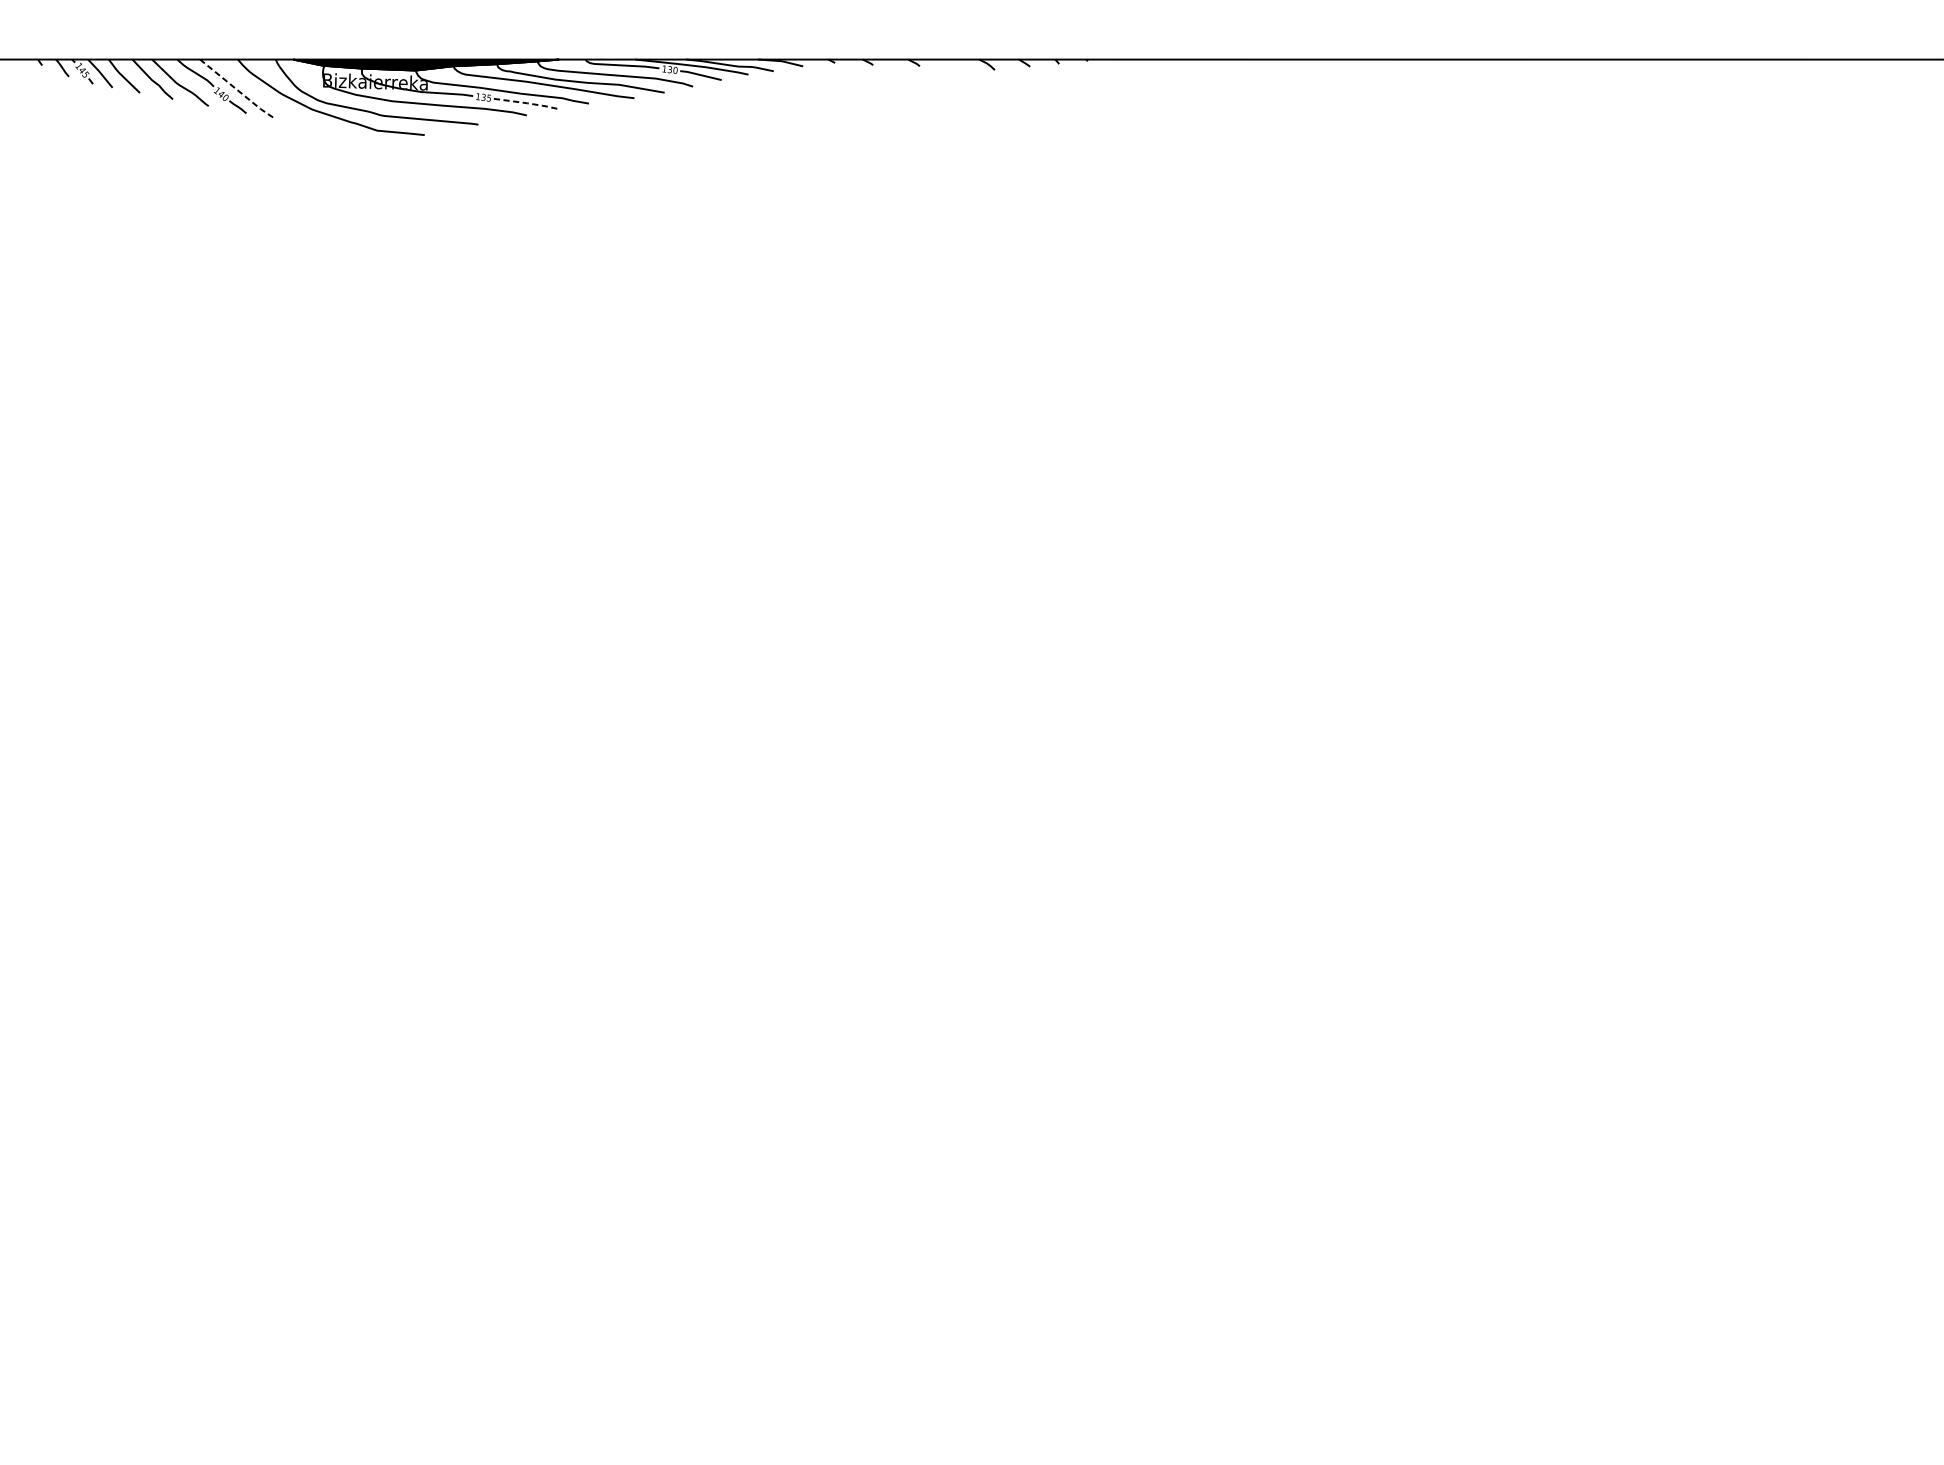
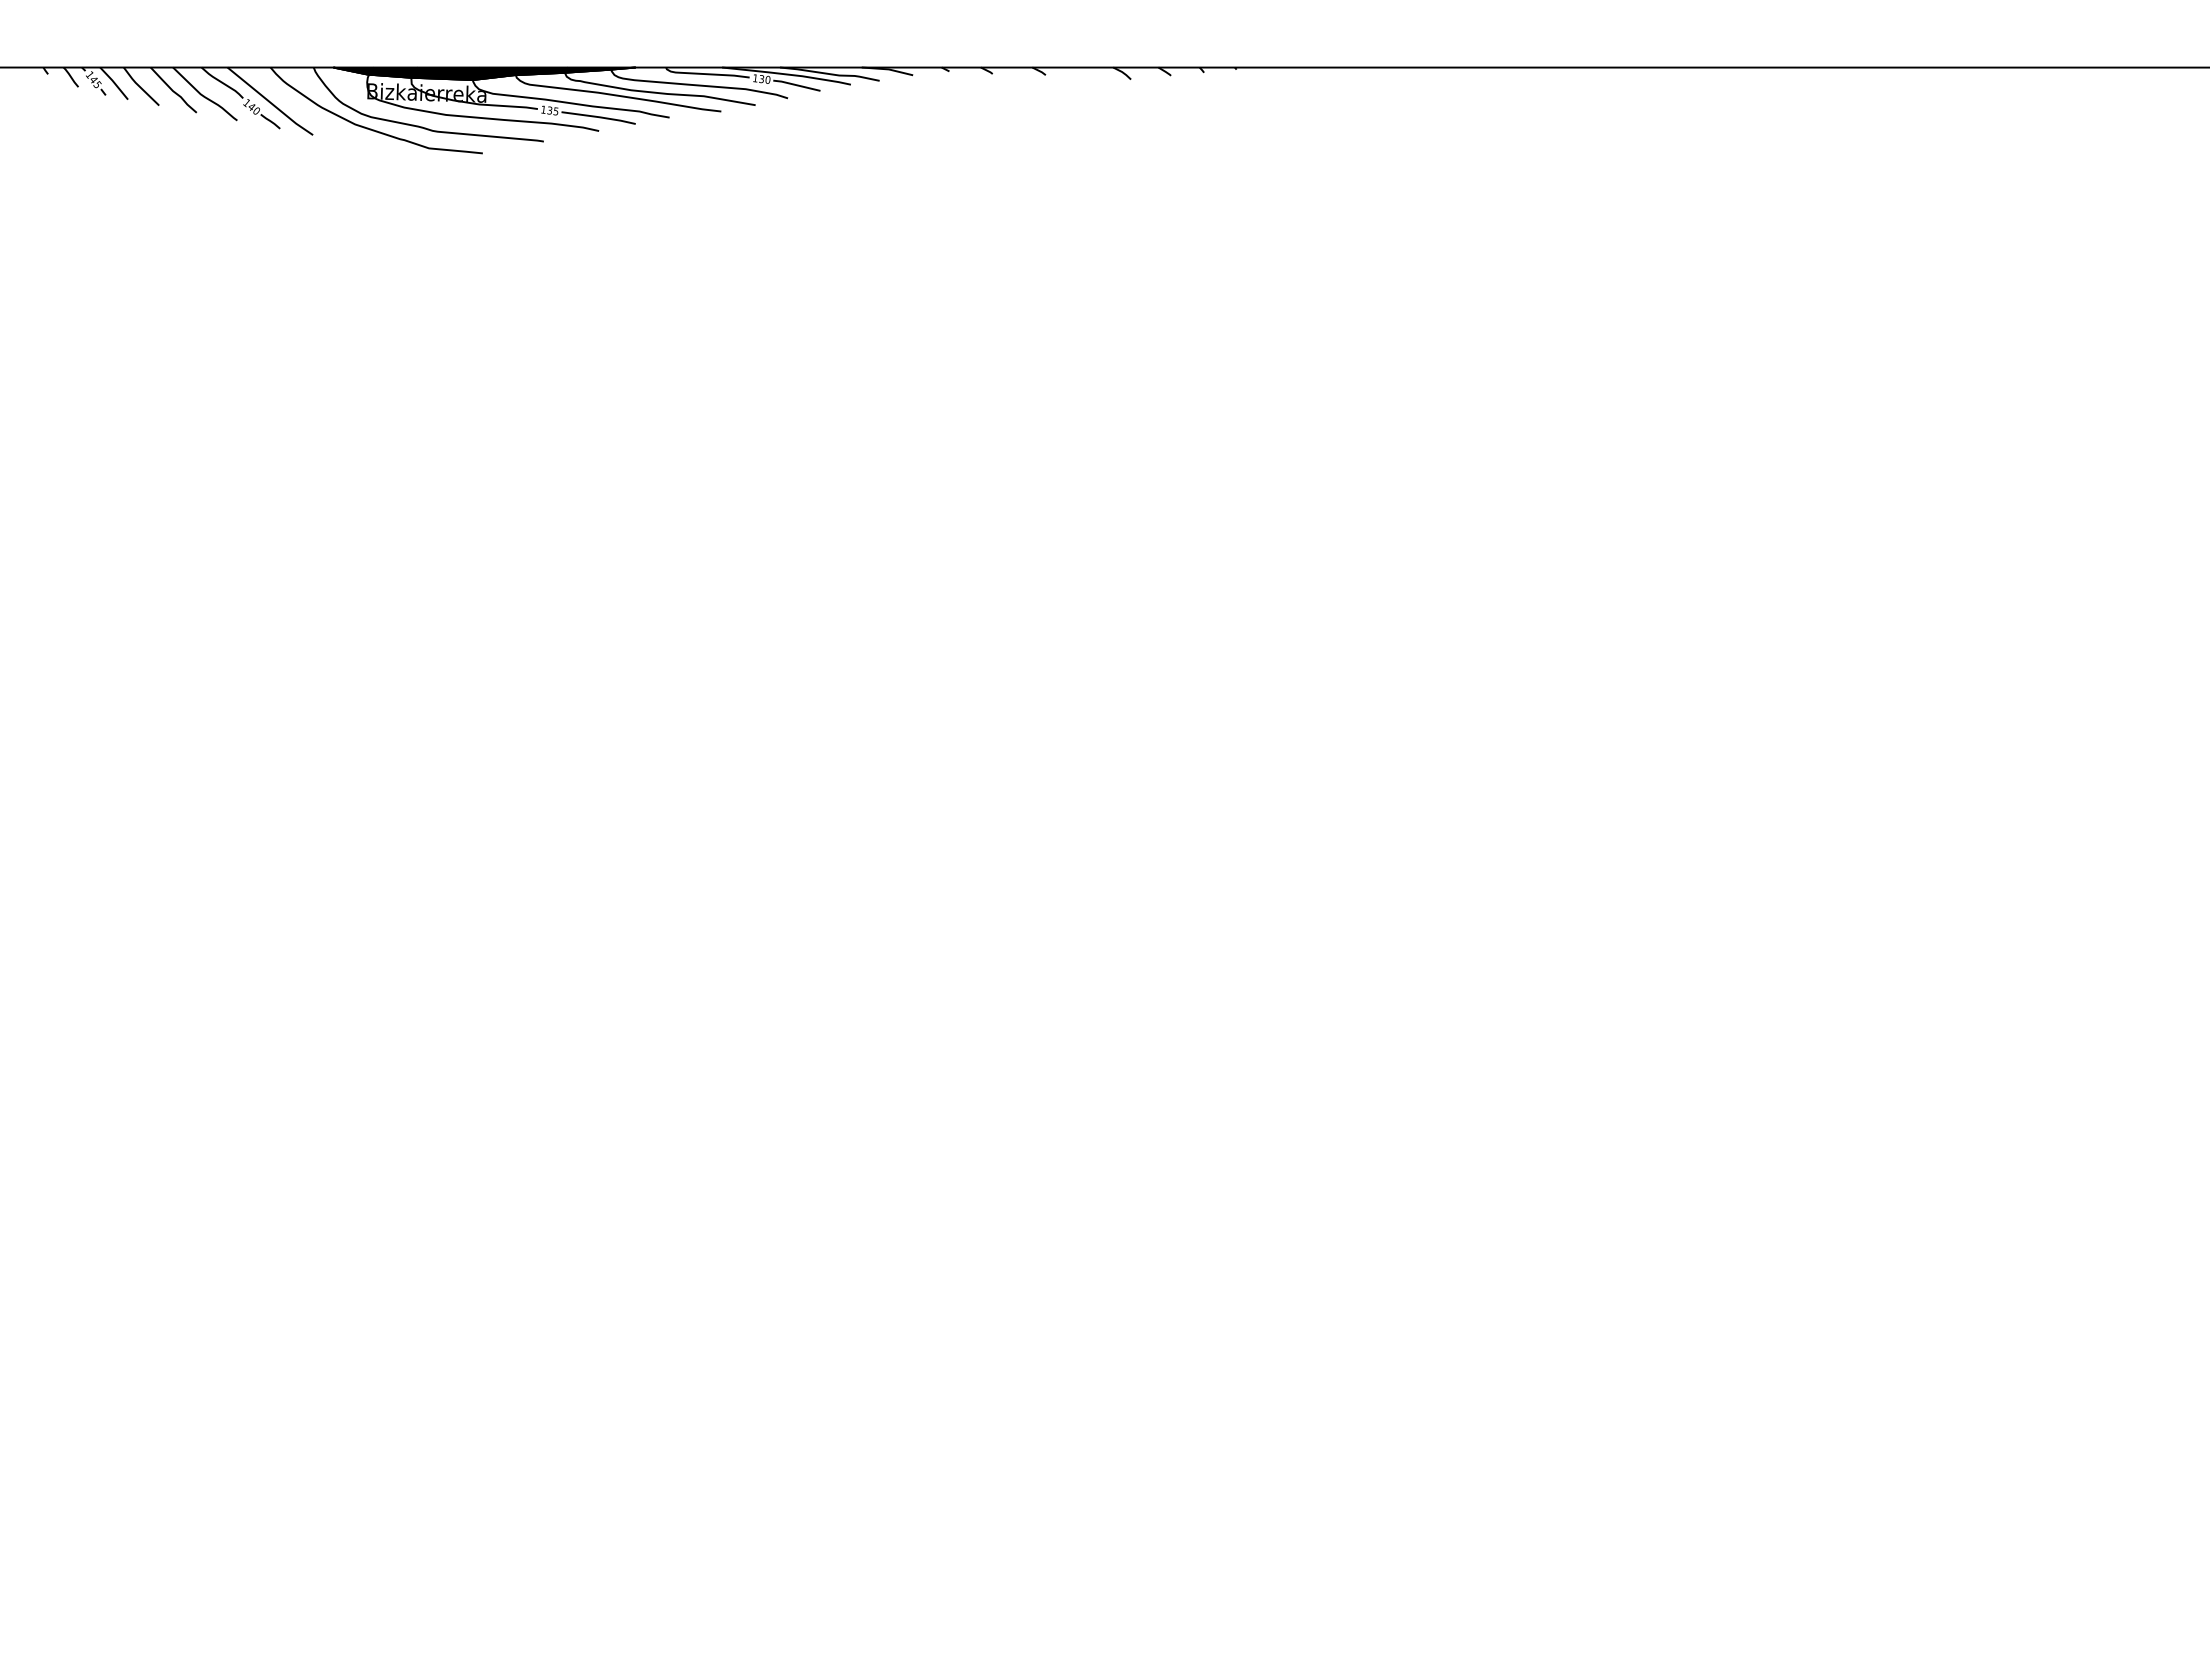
line: (237, 90) -> (270, 102), dashed -> solid
line: (527, 103) -> (599, 117), dashed -> solid

